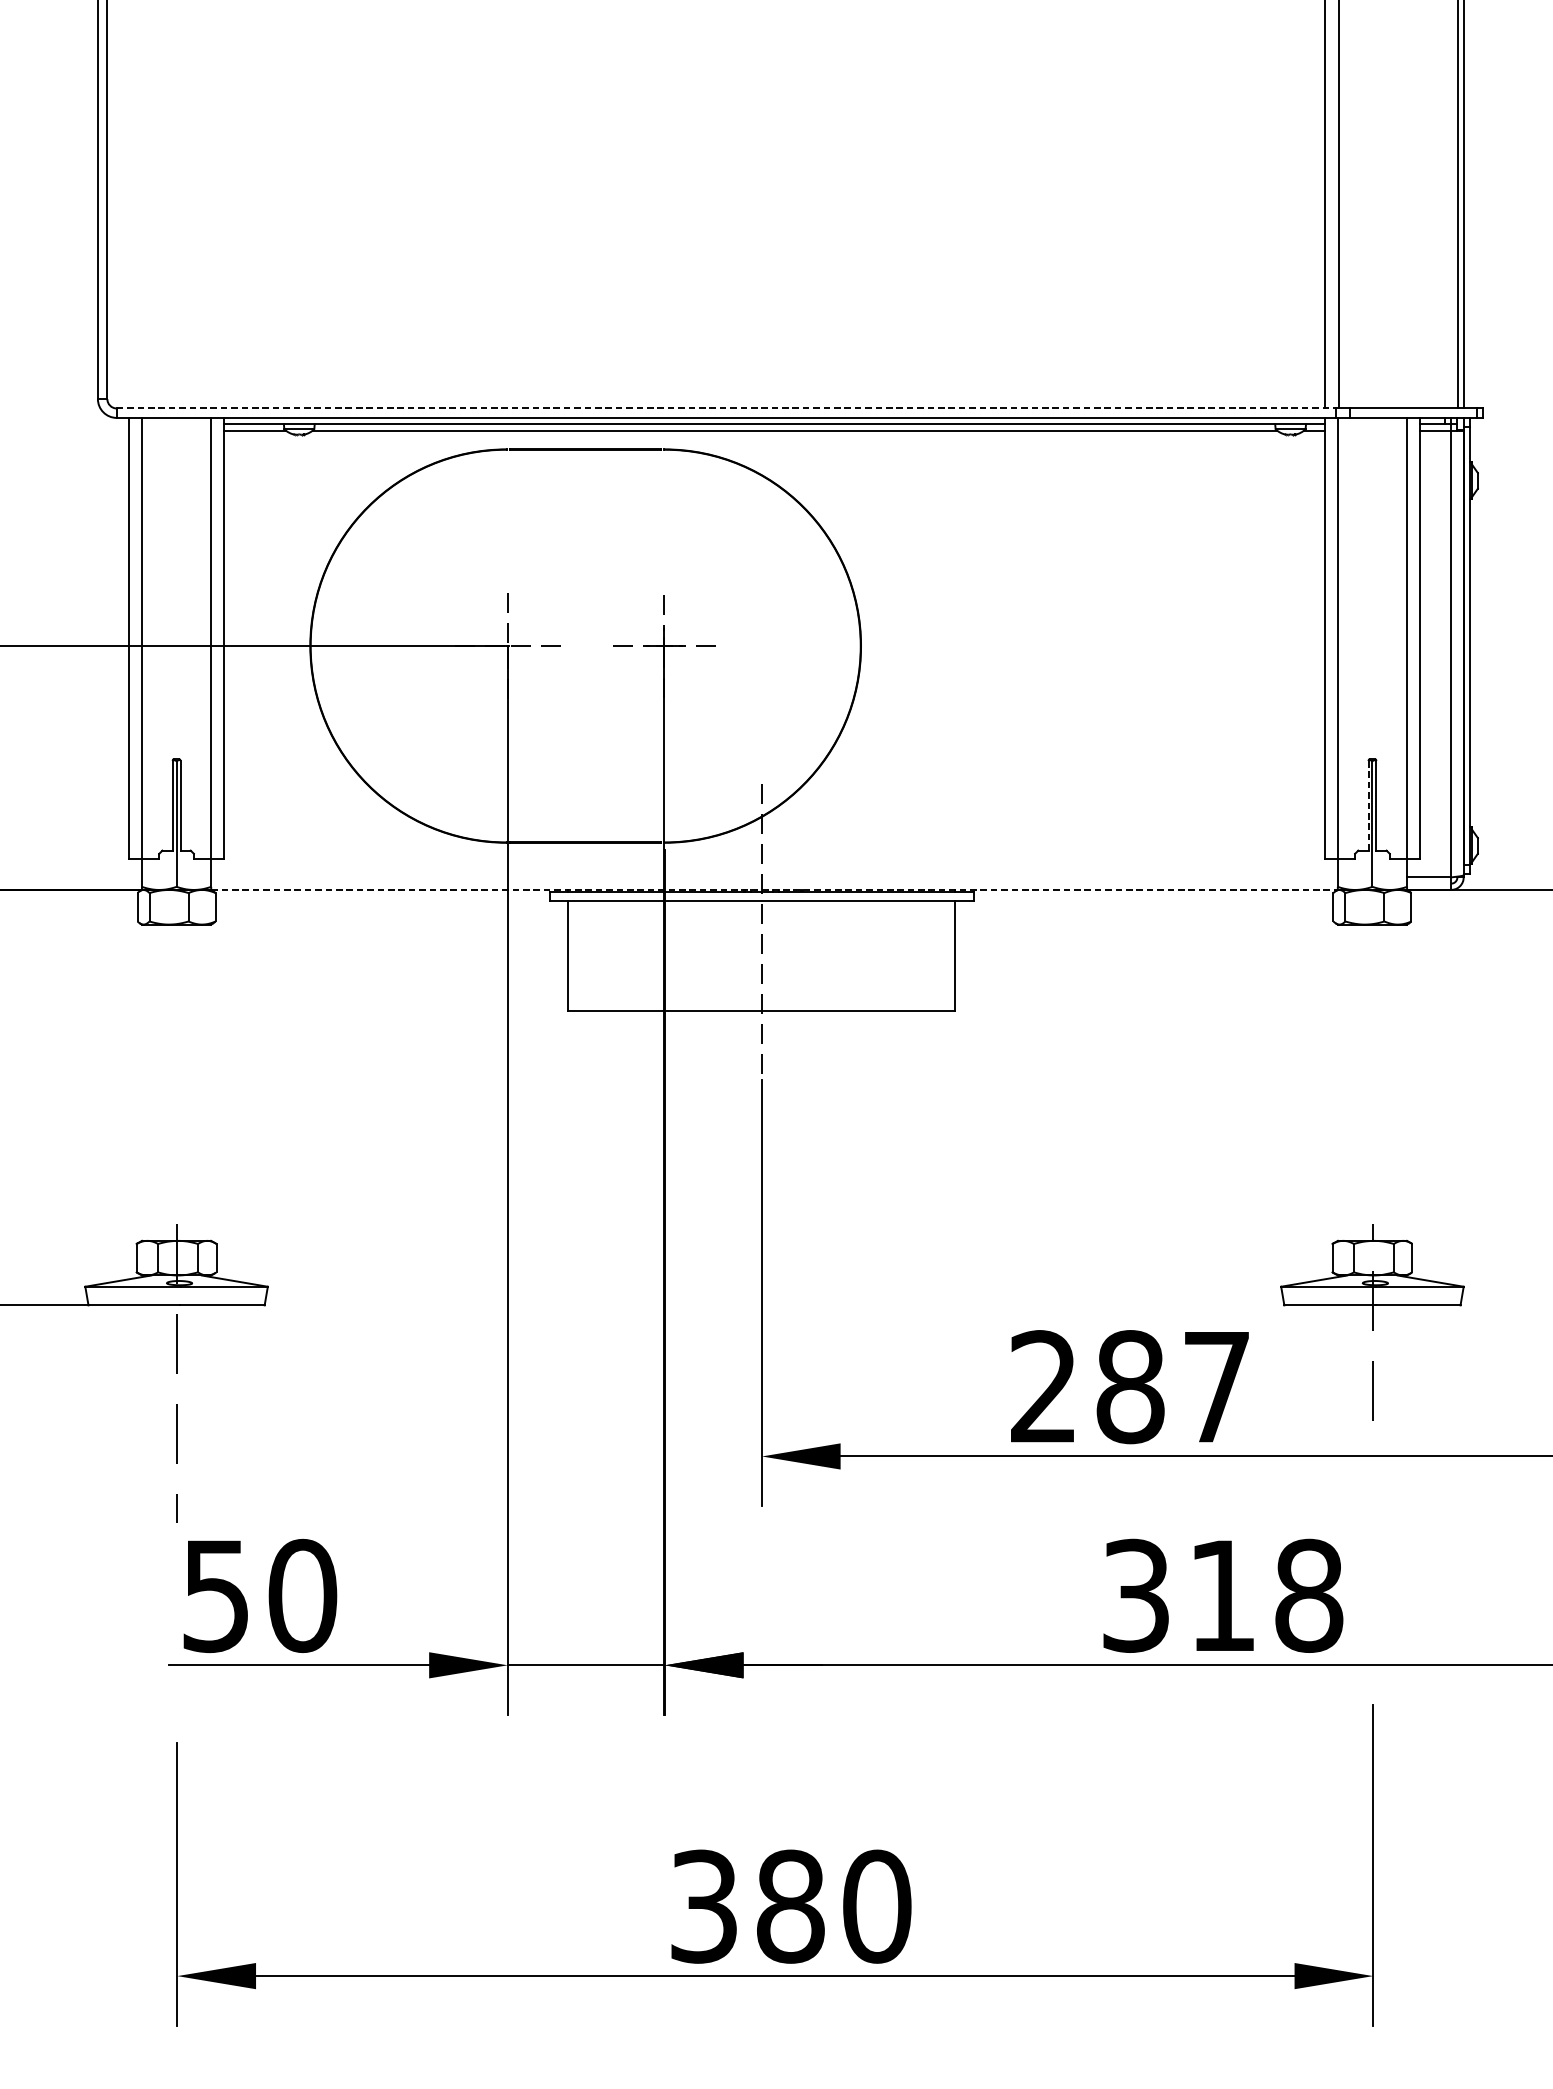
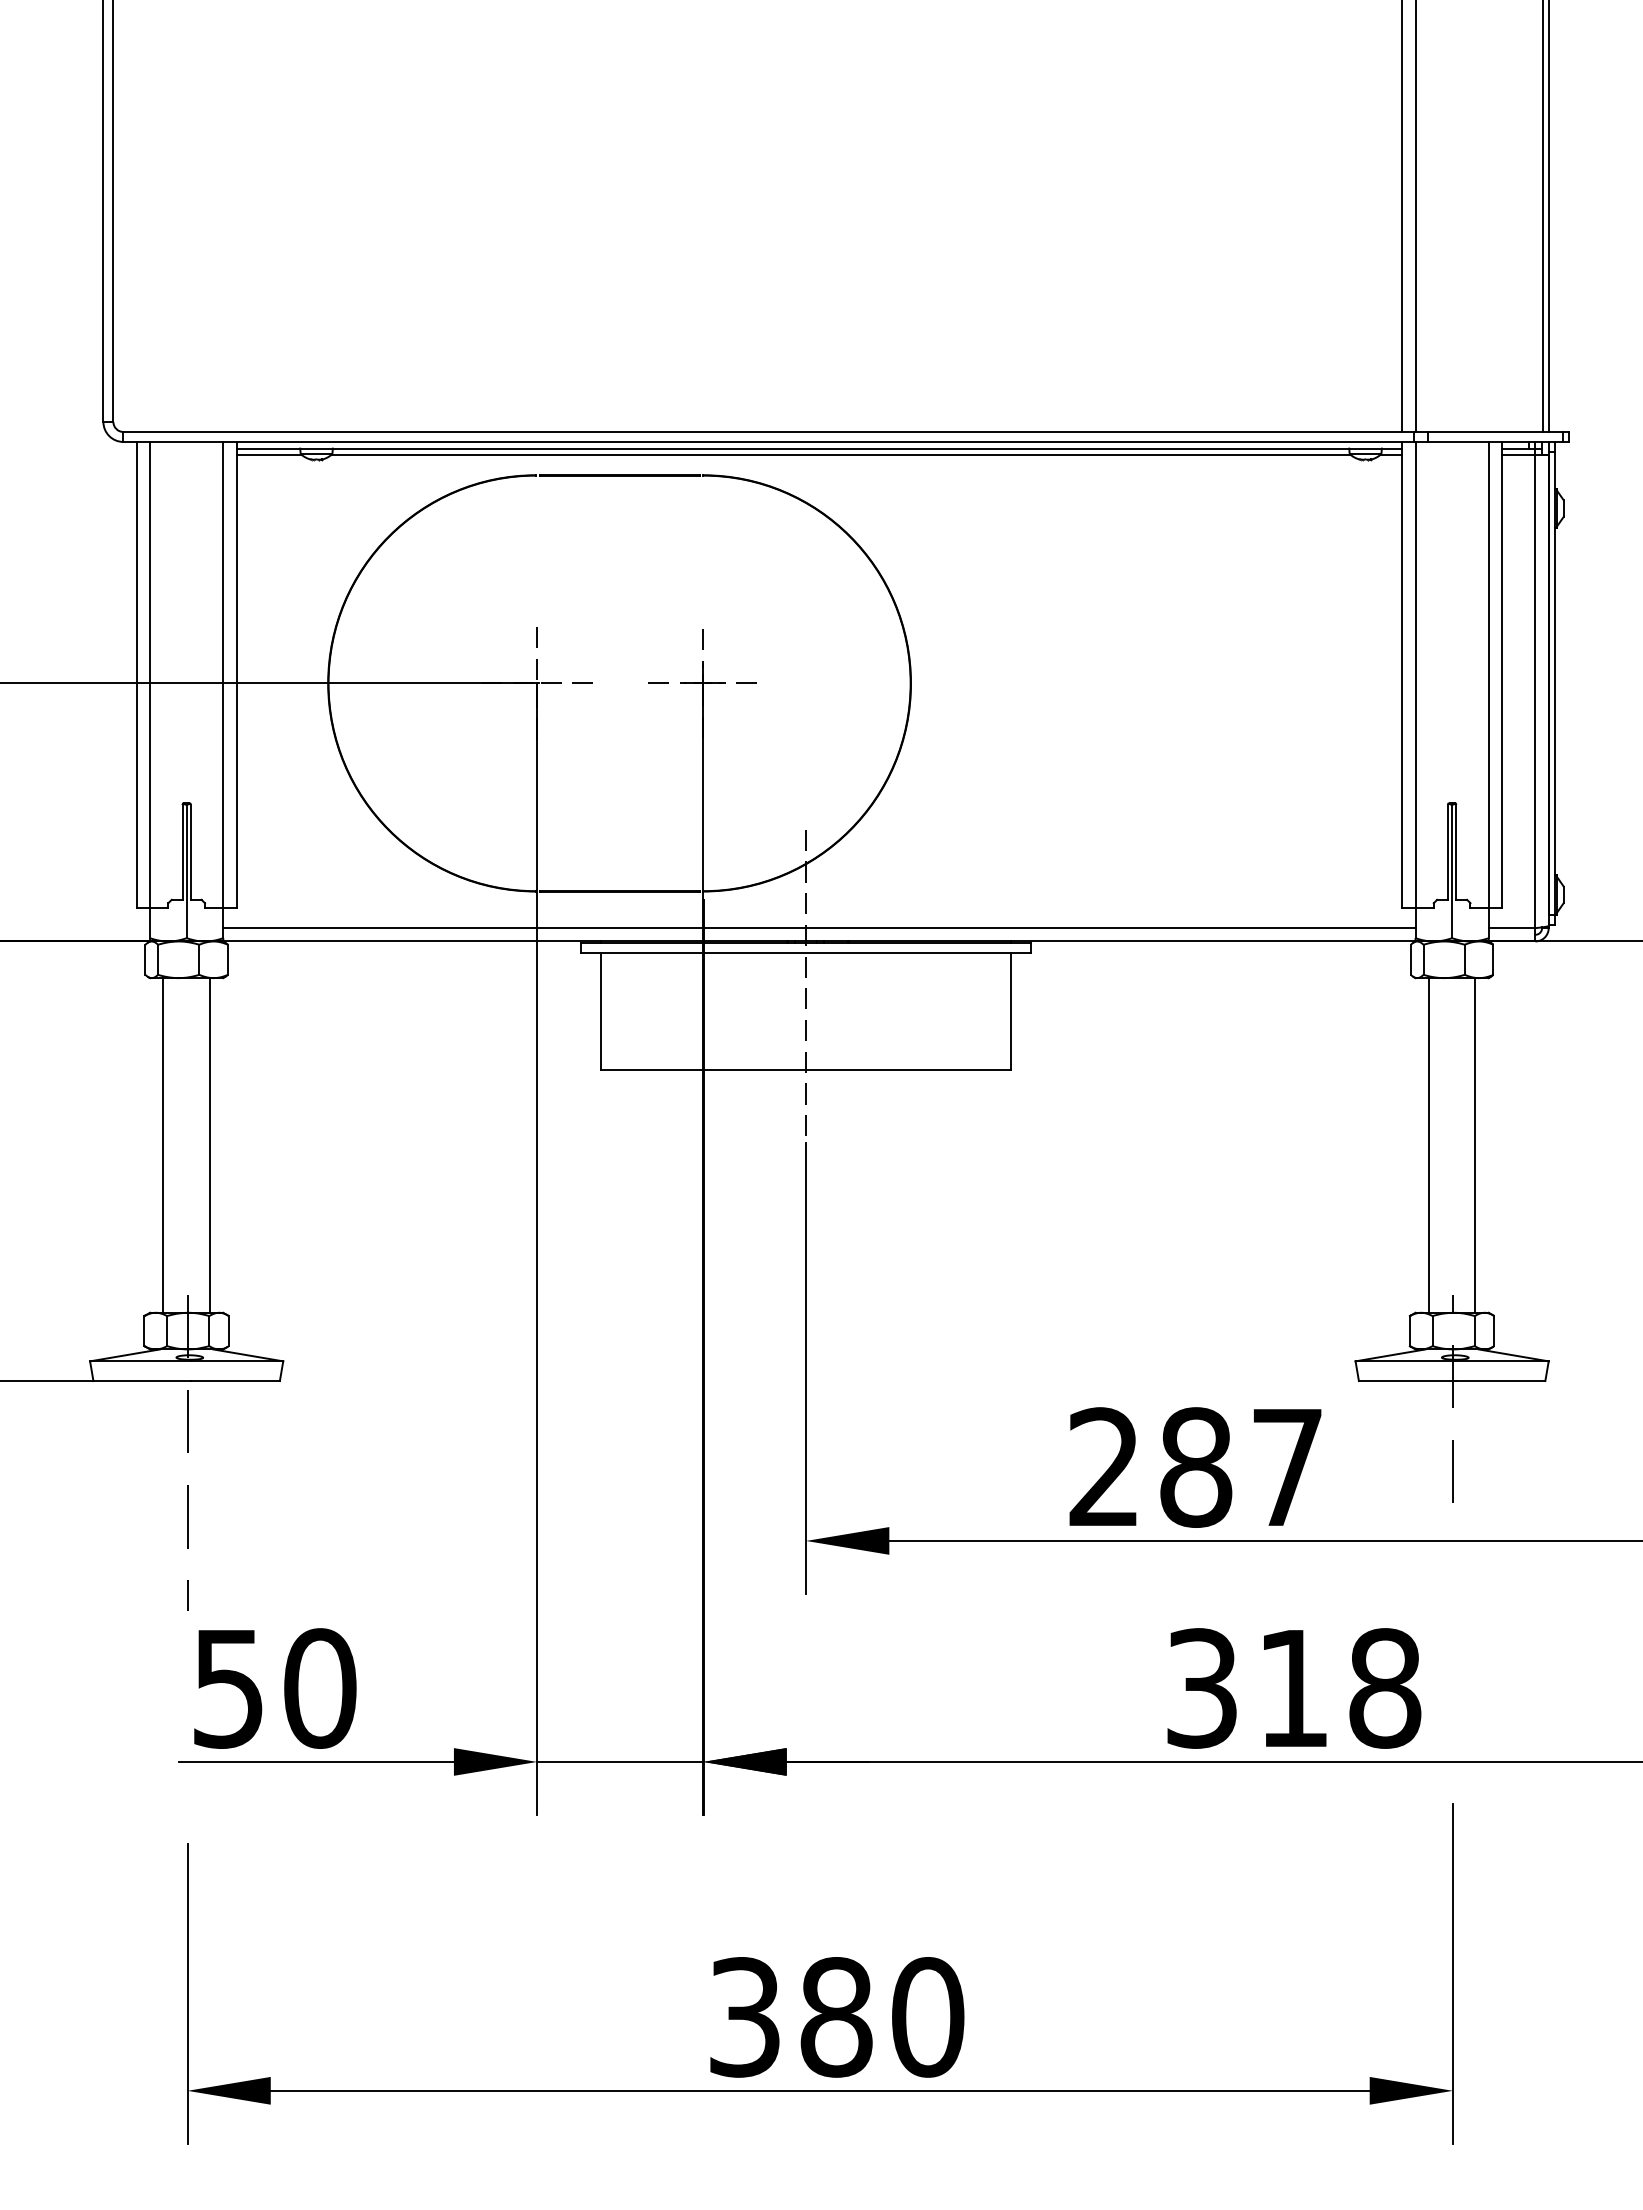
line: (727, 408) -> (769, 431), dashed -> solid
line: (1368, 805) -> (1447, 852), dashed -> solid
line: (774, 877) -> (819, 928), added
line: (774, 889) -> (819, 941), dashed -> solid
line: (154, 1082) -> (163, 1145), added
line: (198, 1082) -> (209, 1145), added
line: (1350, 1082) -> (1428, 1145), added
line: (1394, 1082) -> (1475, 1145), added

